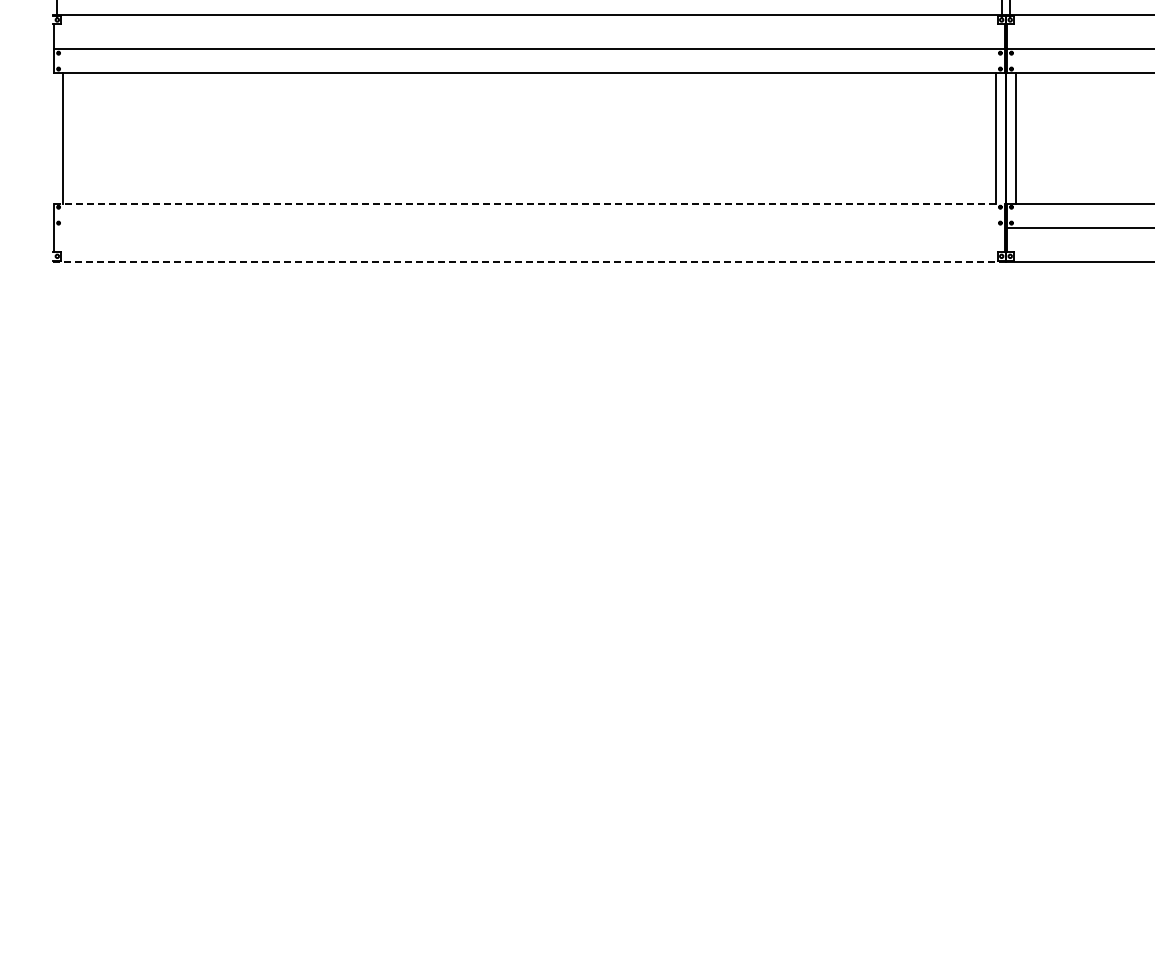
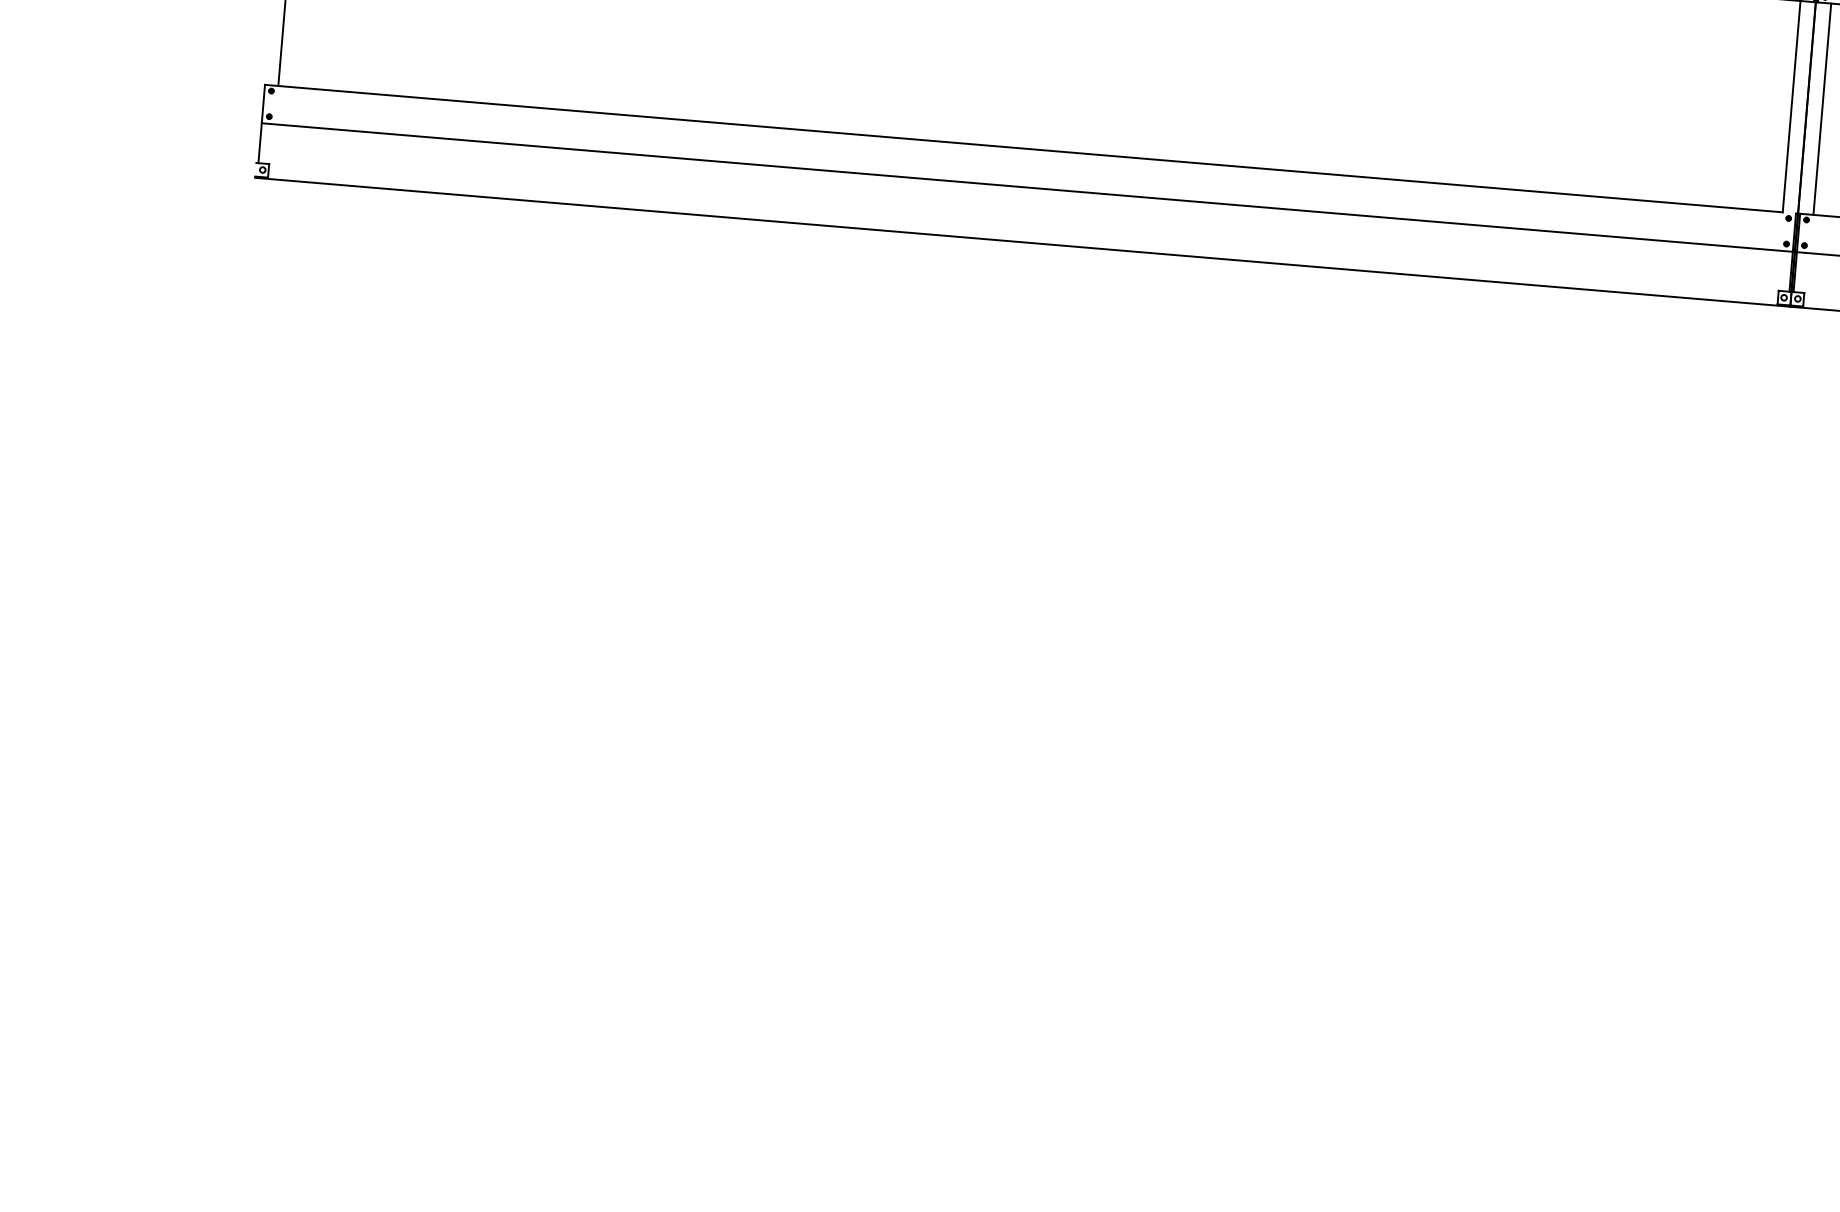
line: (525, 203) -> (1024, 148), dashed -> solid
line: (529, 227) -> (1027, 187), added
line: (530, 261) -> (1024, 242), dashed -> solid

